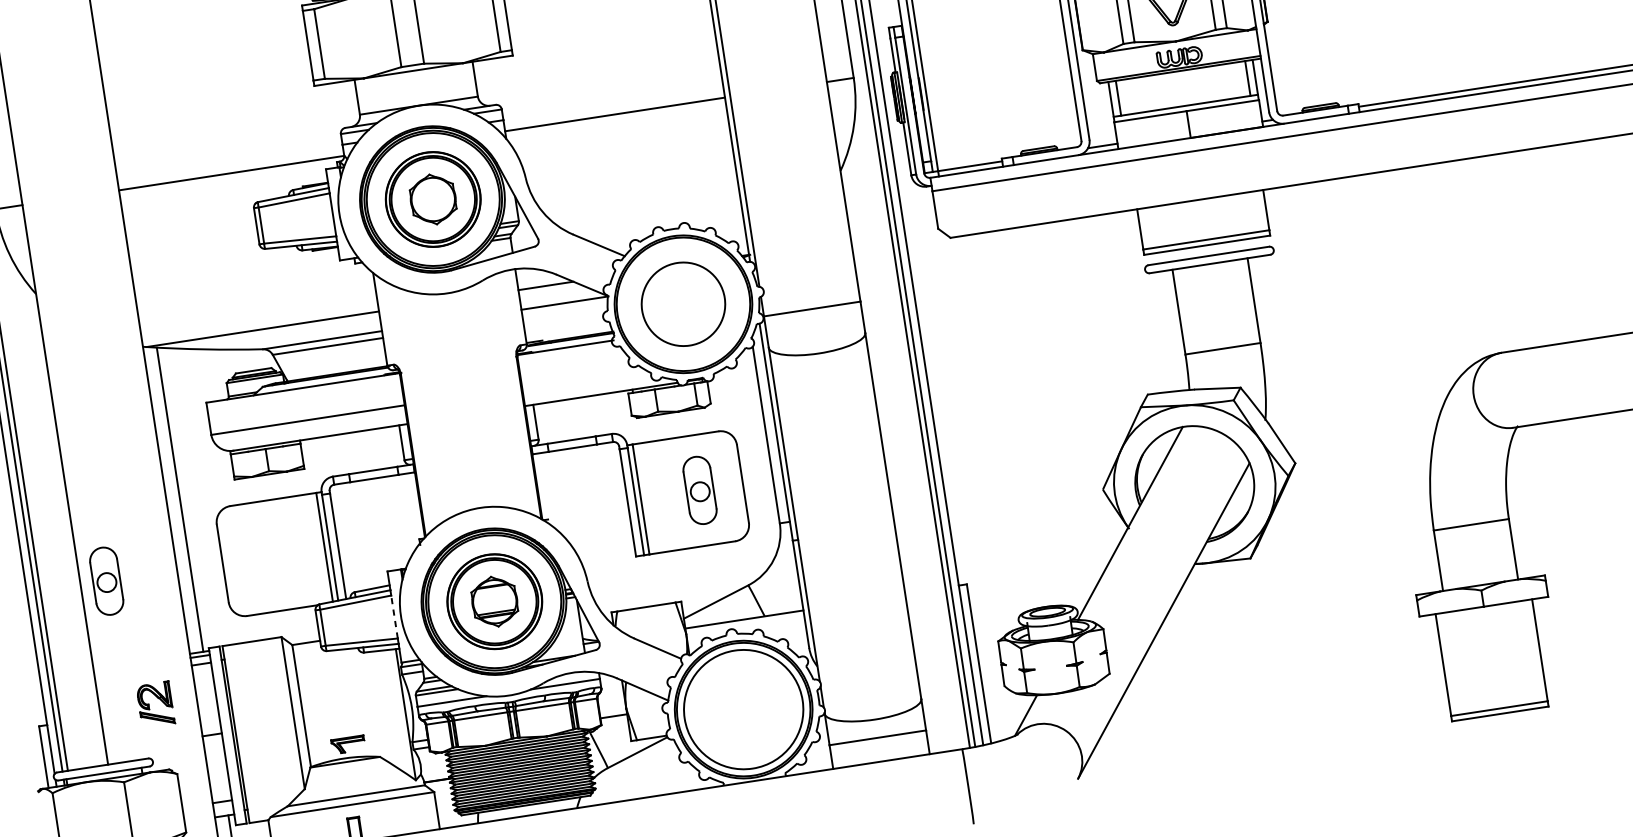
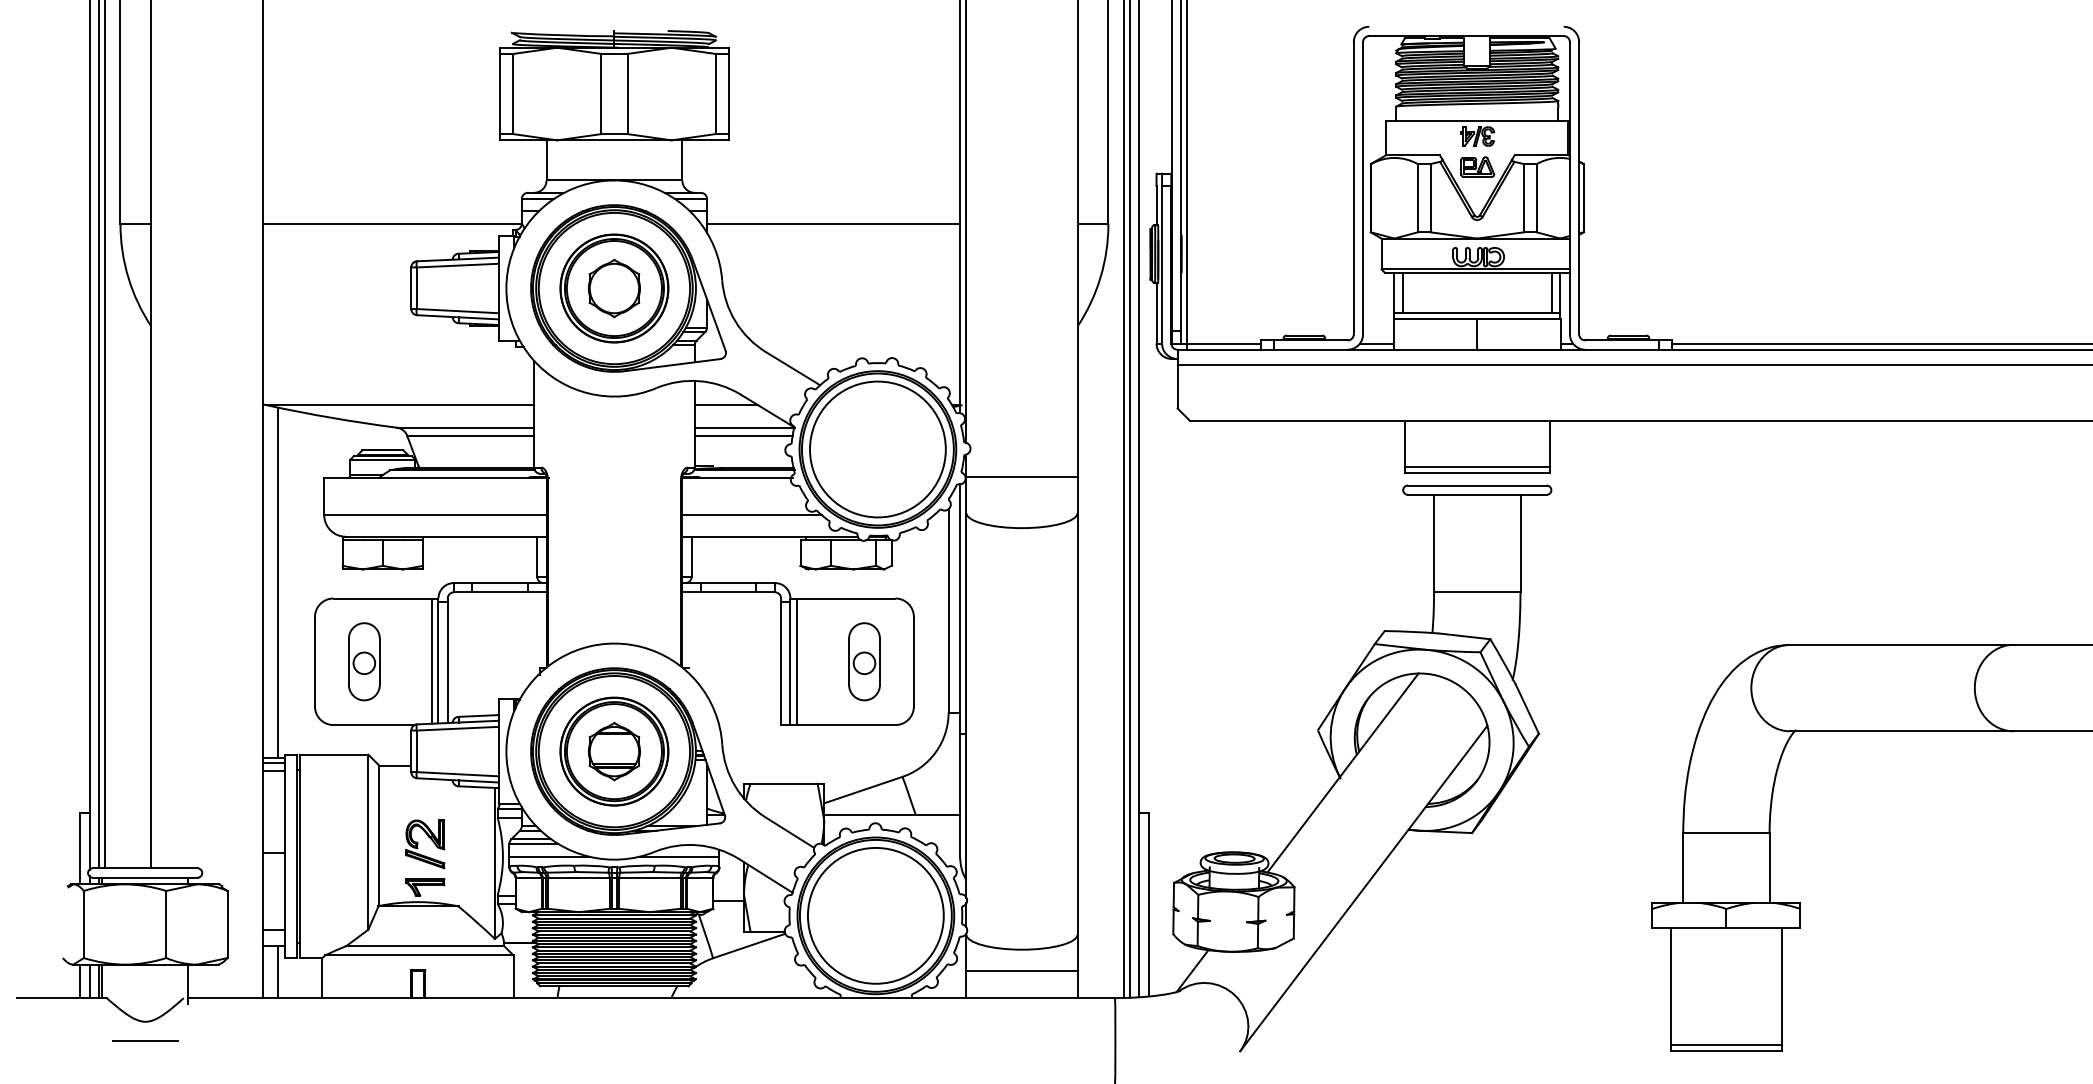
circle: (683, 304) -> (877, 449), size x1.43
line: (564, 310) -> (743, 435), added
line: (582, 378) -> (751, 515), added
part: (106, 580) -> (364, 661), moved
line: (394, 617) -> (498, 751), dashed -> solid
part: (149, 705) -> (418, 844), moved

